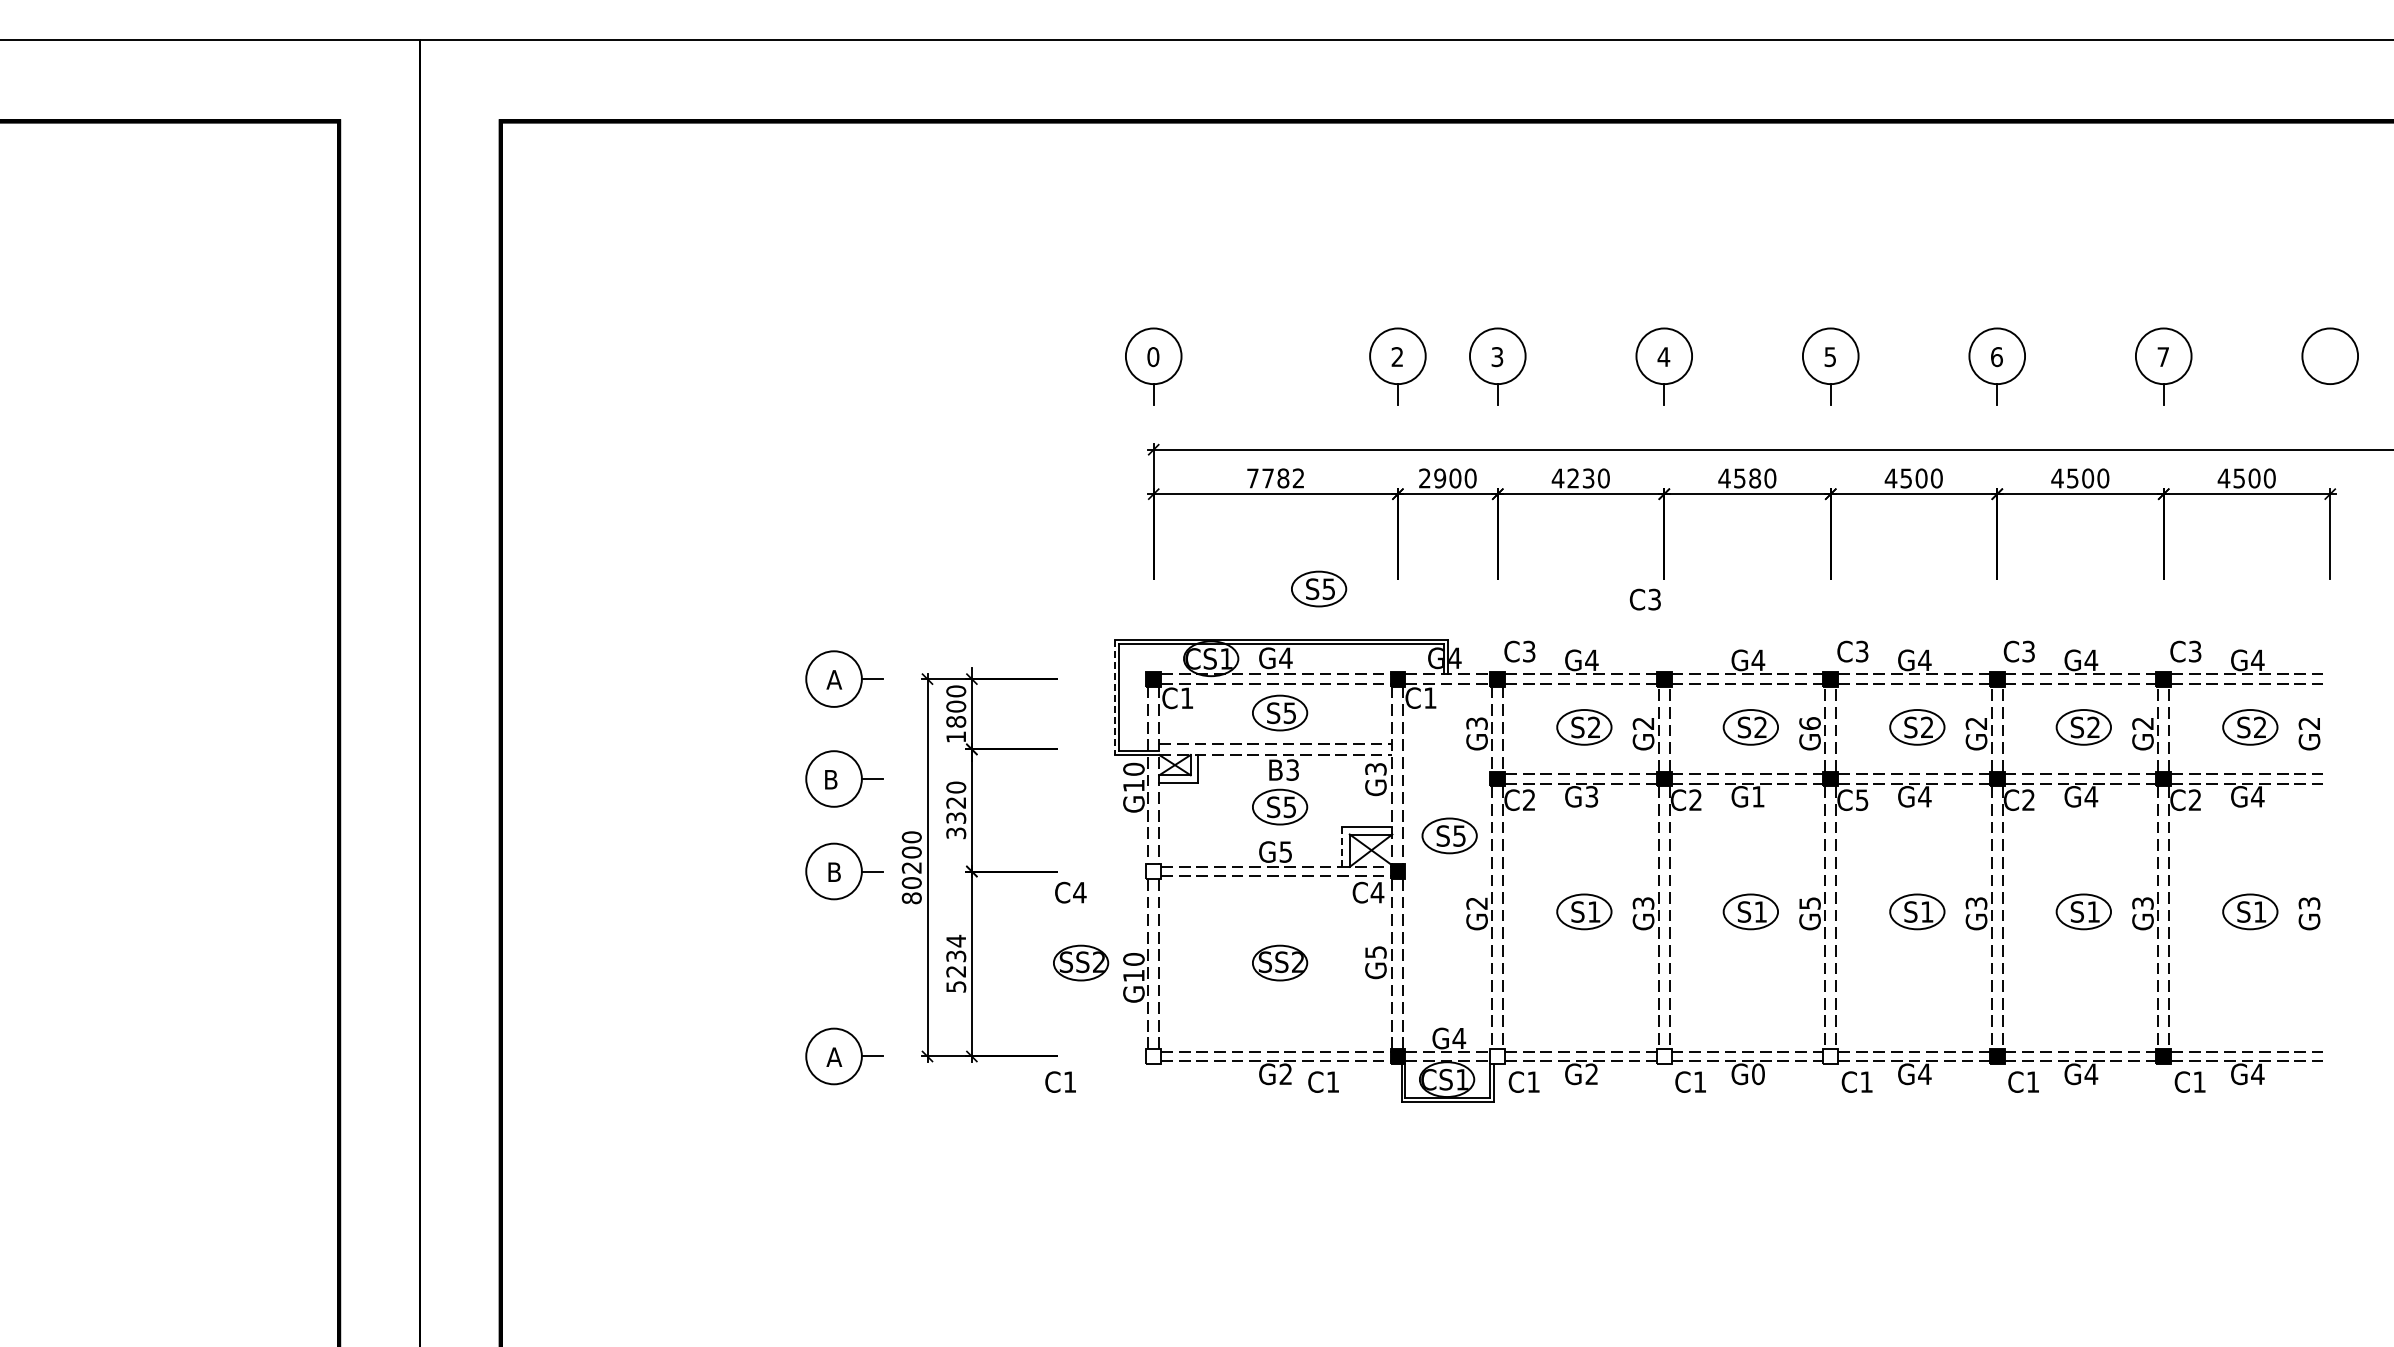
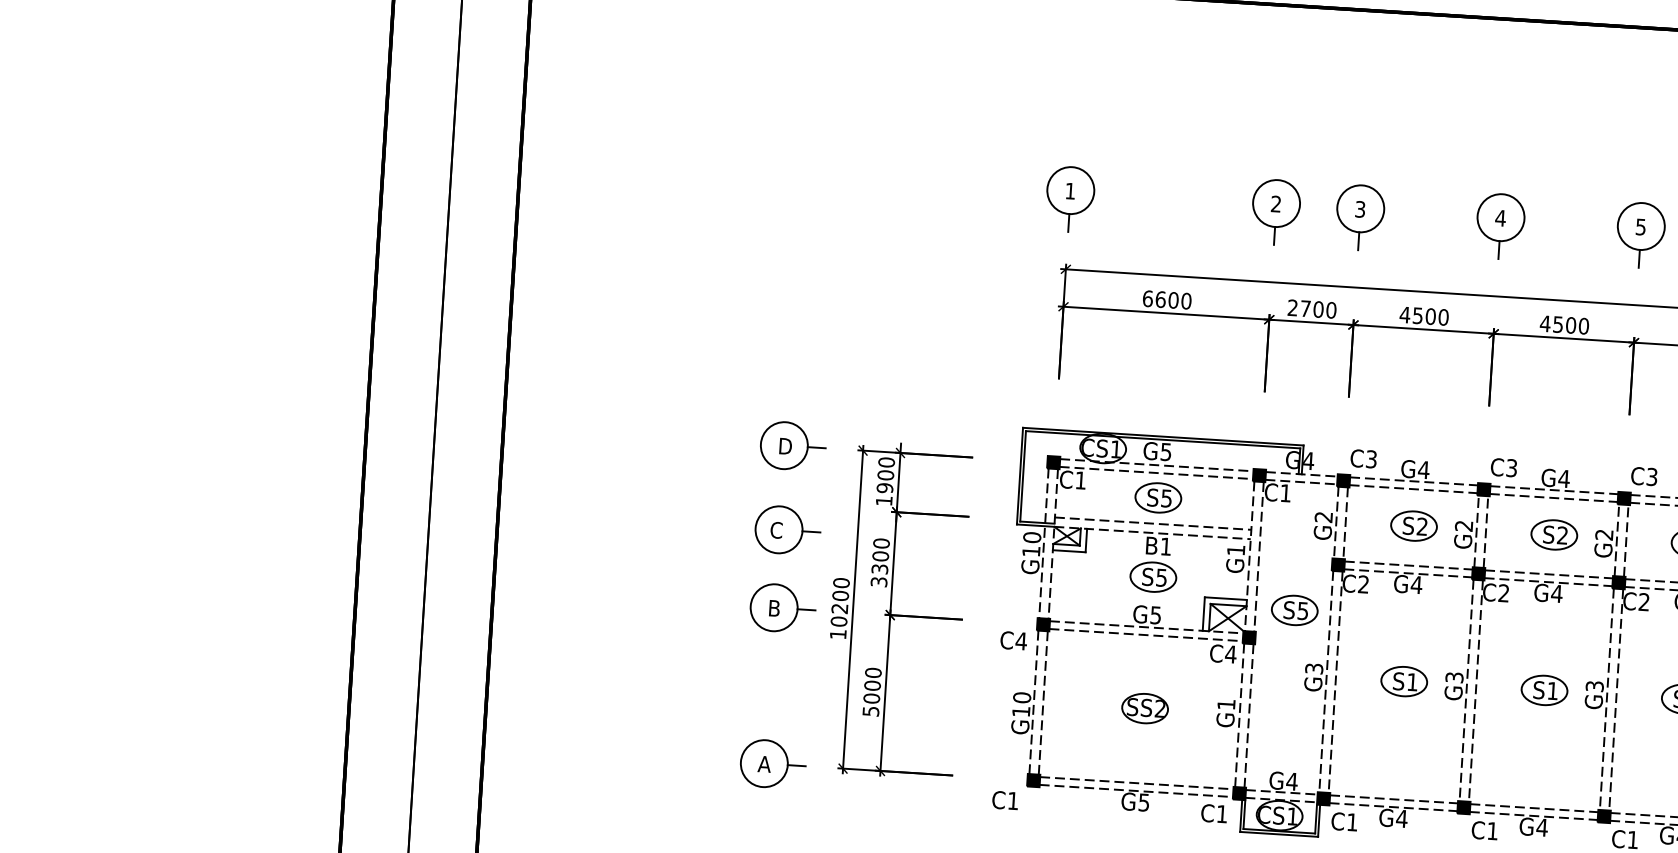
text: (1153, 357) -> (1070, 191), 0 -> 1
text: (1275, 478) -> (1166, 300), 7782 -> 6600
text: (1440, 478) -> (1305, 308), 2900 -> 2700
text: (1580, 478) -> (1423, 316), 4230 -> 4500
text: (1755, 478) -> (1571, 325), 4580 -> 4500
part: (1319, 588) -> (1198, 395), removed
text: (1644, 599) -> (1503, 467), moved
text: (1285, 658) -> (1165, 452), G4 -> G5
text: (834, 679) -> (784, 446), A -> D
line: (1114, 698) -> (1019, 476), dashed -> solid
text: (956, 721) -> (885, 487), 1800 -> 1900
text: (1476, 723) -> (1323, 517), G3 -> G2
text: (1809, 723) -> (1603, 534), G6 -> G2
text: (1292, 769) -> (1165, 546), B3 -> B1
text: (1375, 769) -> (1235, 550), G3 -> G1
text: (831, 779) -> (776, 530), B -> C
text: (1591, 796) -> (1416, 584), G3 -> G4
text: (1758, 796) -> (1557, 593), G1 -> G4
text: (1861, 799) -> (1643, 601), C5 -> C2
text: (956, 802) -> (880, 556), 3320 -> 3300
line: (1342, 846) -> (1203, 613), dashed -> solid
fill: (1153, 871) -> (1043, 624), added
text: (1070, 892) -> (1013, 640), moved
text: (911, 898) -> (837, 634), 80200 -> 10200
text: (1476, 903) -> (1313, 668), G2 -> G3
text: (1809, 903) -> (1594, 686), G5 -> G3
text: (1375, 952) -> (1226, 704), G5 -> G1
text: (956, 955) -> (872, 685), 5234 -> 5000
part: (1081, 962) -> (977, 697), removed
fill: (1153, 1056) -> (1033, 780), added
fill: (1497, 1056) -> (1323, 798), added
fill: (1663, 1056) -> (1463, 807), added
fill: (1830, 1056) -> (1603, 816), added
text: (1591, 1073) -> (1401, 818), G2 -> G4
text: (1285, 1074) -> (1143, 802), G2 -> G5
text: (1758, 1074) -> (1542, 827), G0 -> G4
text: (1060, 1081) -> (1005, 799), moved
text: (1323, 1081) -> (1214, 813), moved

